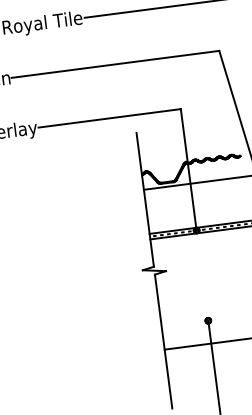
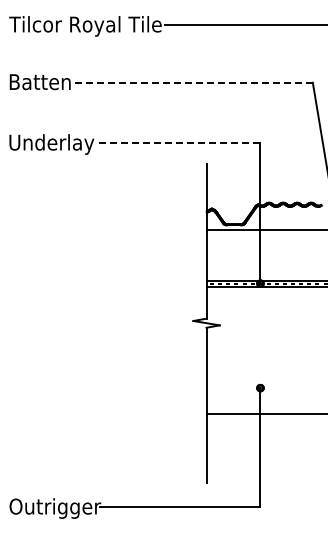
line: (115, 64) -> (192, 82), solid -> dashed
line: (109, 118) -> (177, 143), solid -> dashed

